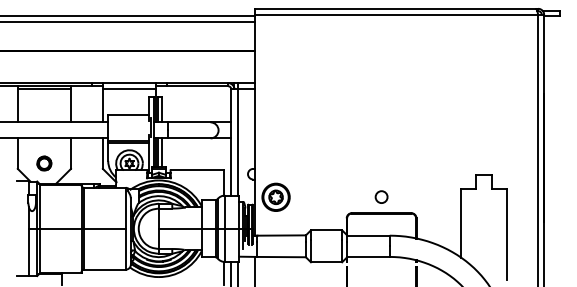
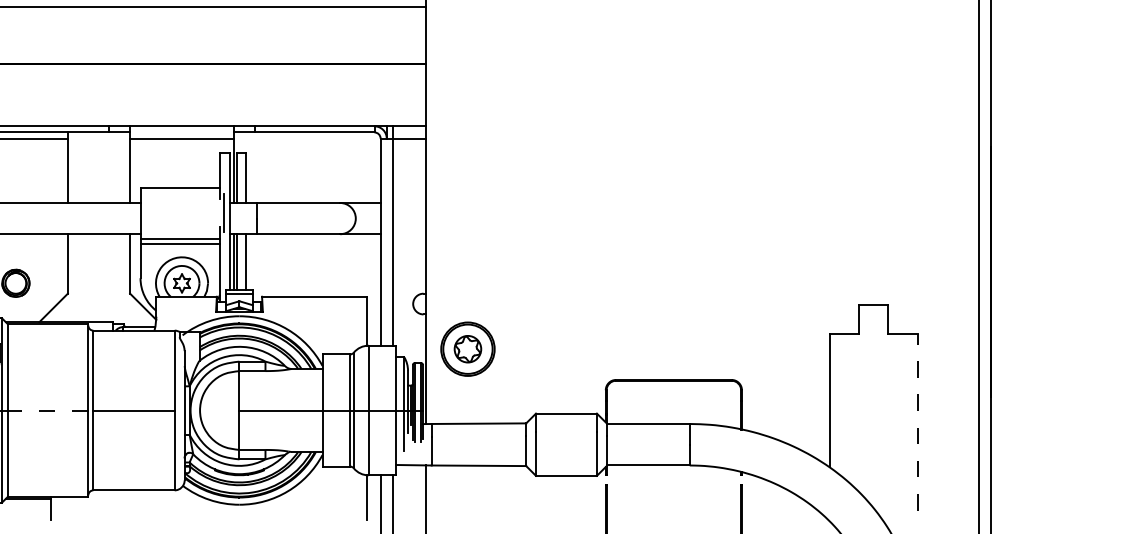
circle: (381, 196) -> (673, 347), removed
line: (60, 228) -> (47, 409), solid -> dashed
line: (506, 234) -> (917, 421), solid -> dashed

